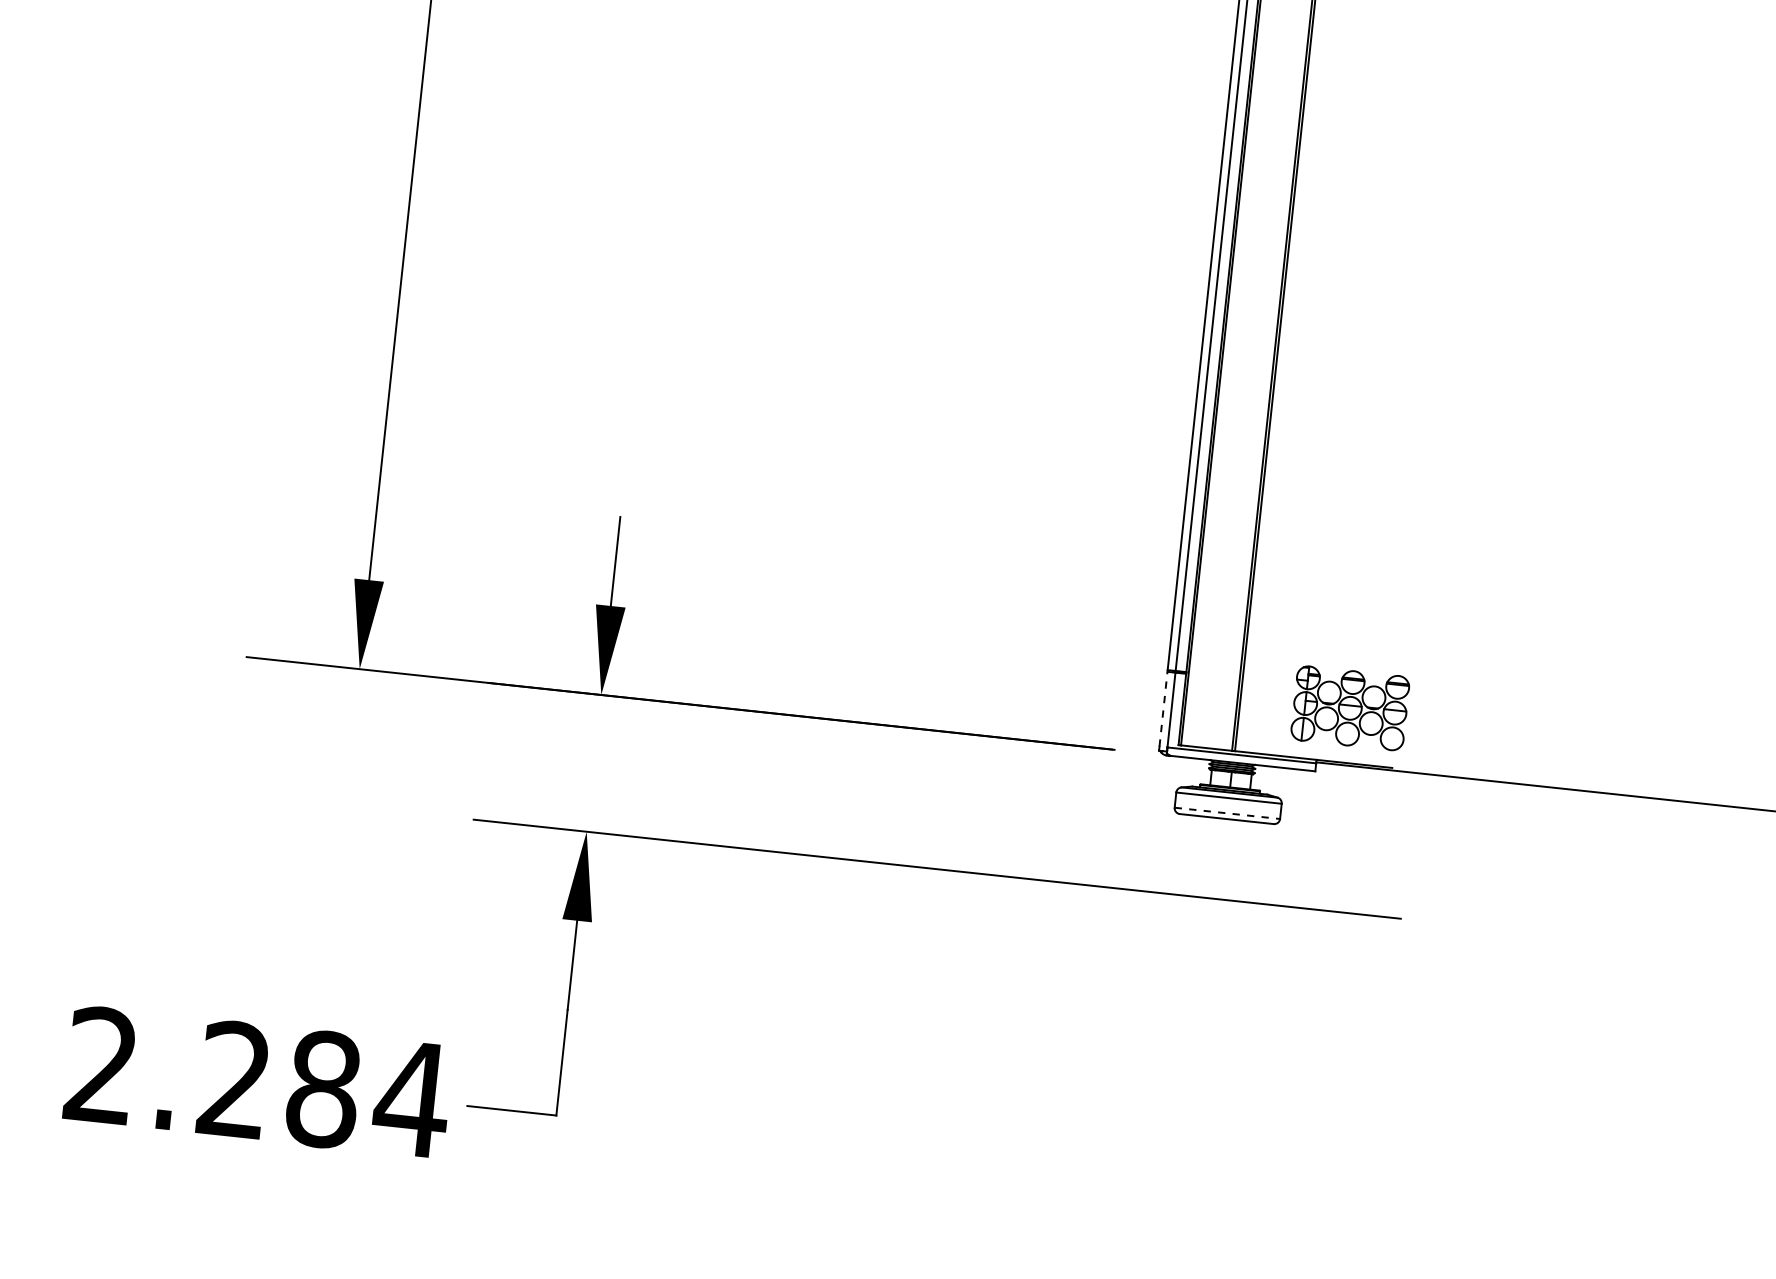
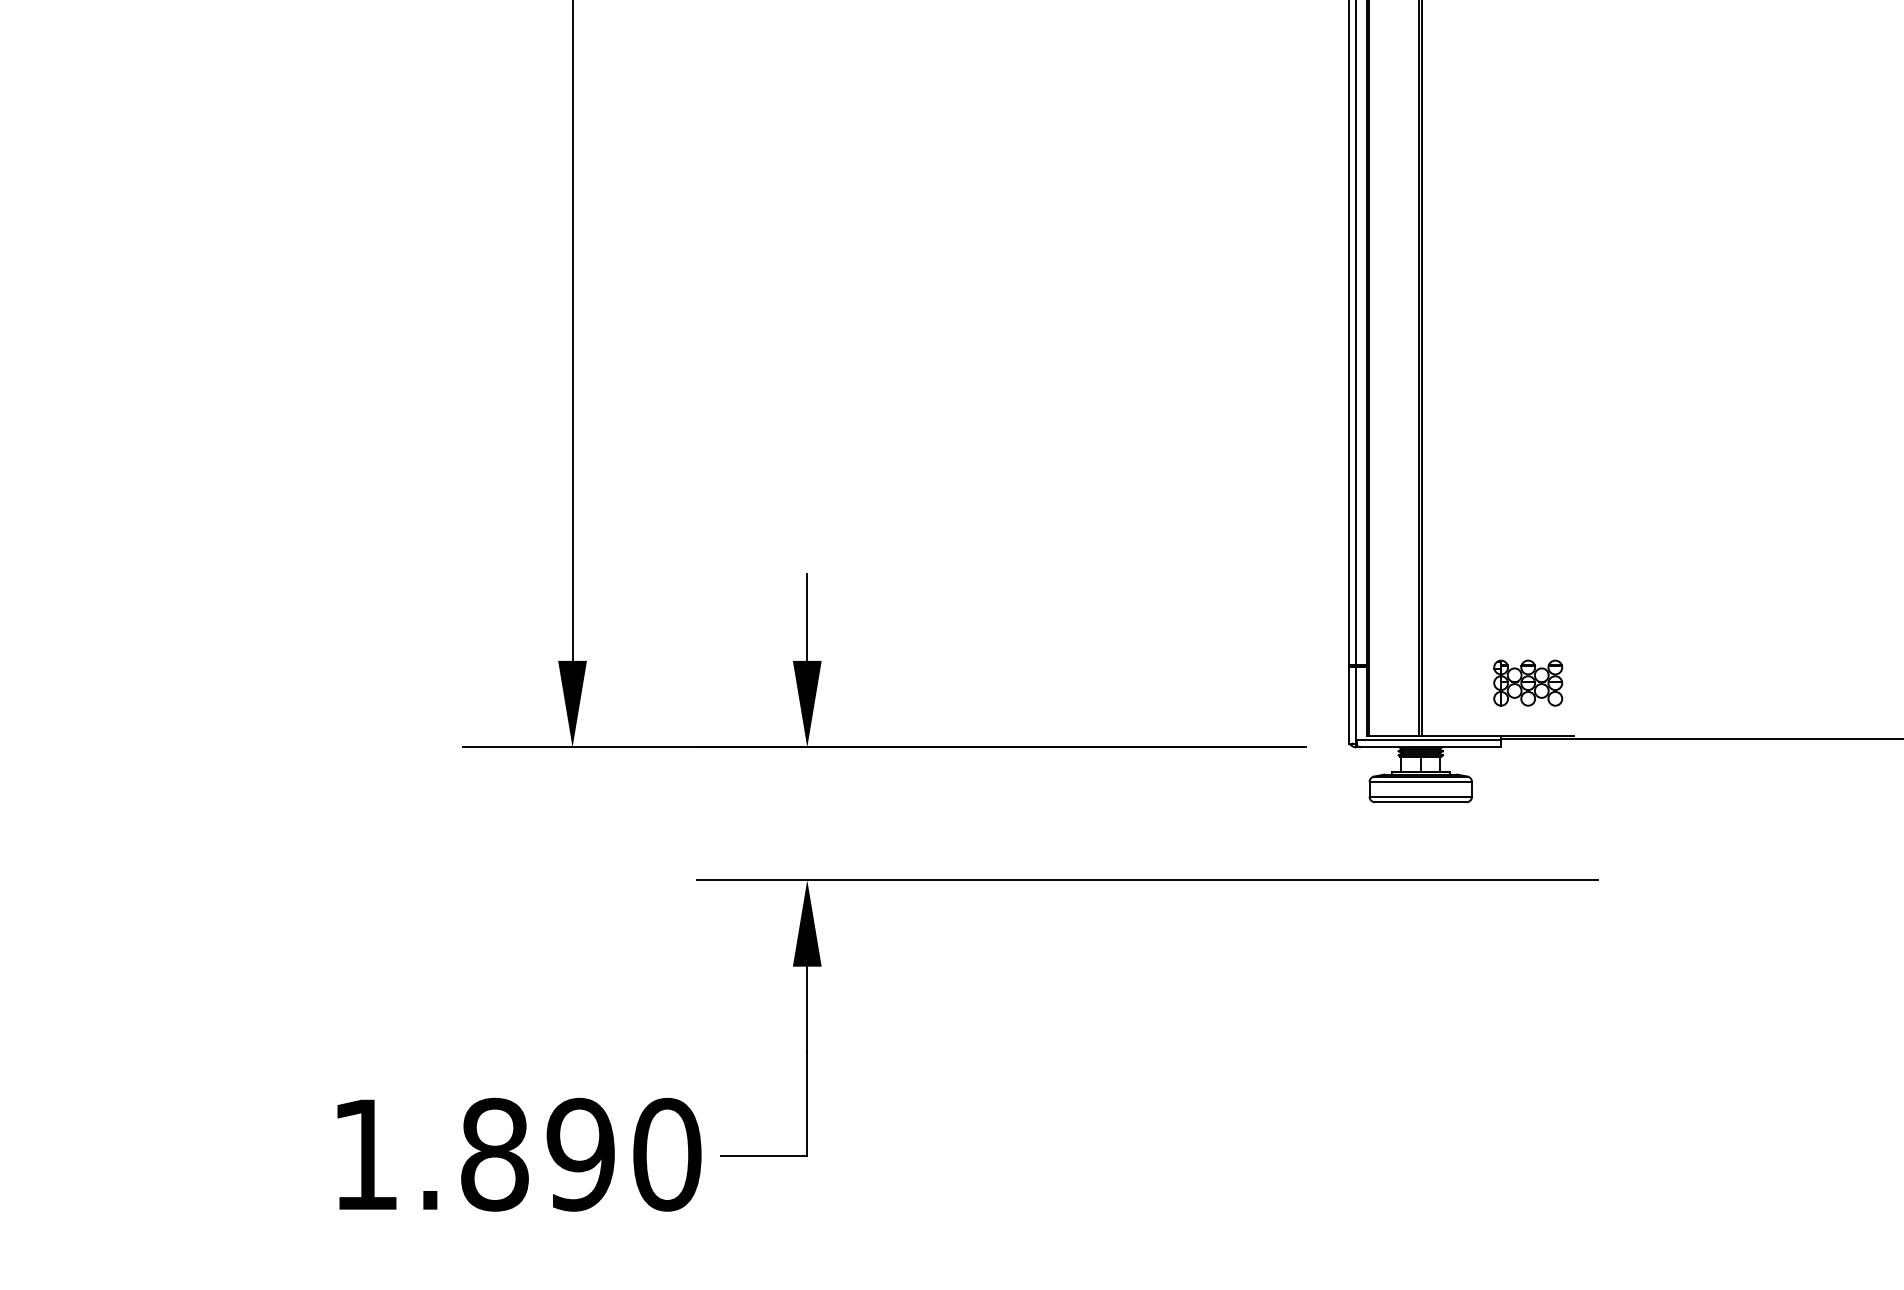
part: (1350, 707) -> (1528, 682), size x0.62
line: (1163, 708) -> (1348, 702), dashed -> solid
line: (1228, 813) -> (1421, 796), dashed -> solid
text: (258, 1082) -> (517, 1154), 2.284 -> 1.890

